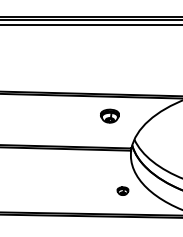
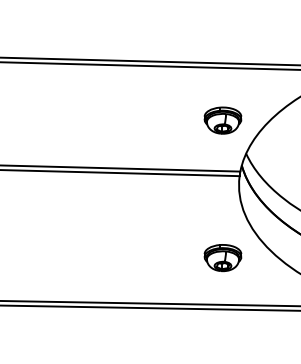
part: (109, 115) -> (222, 119), moved
part: (122, 190) -> (222, 256), size x1.67

